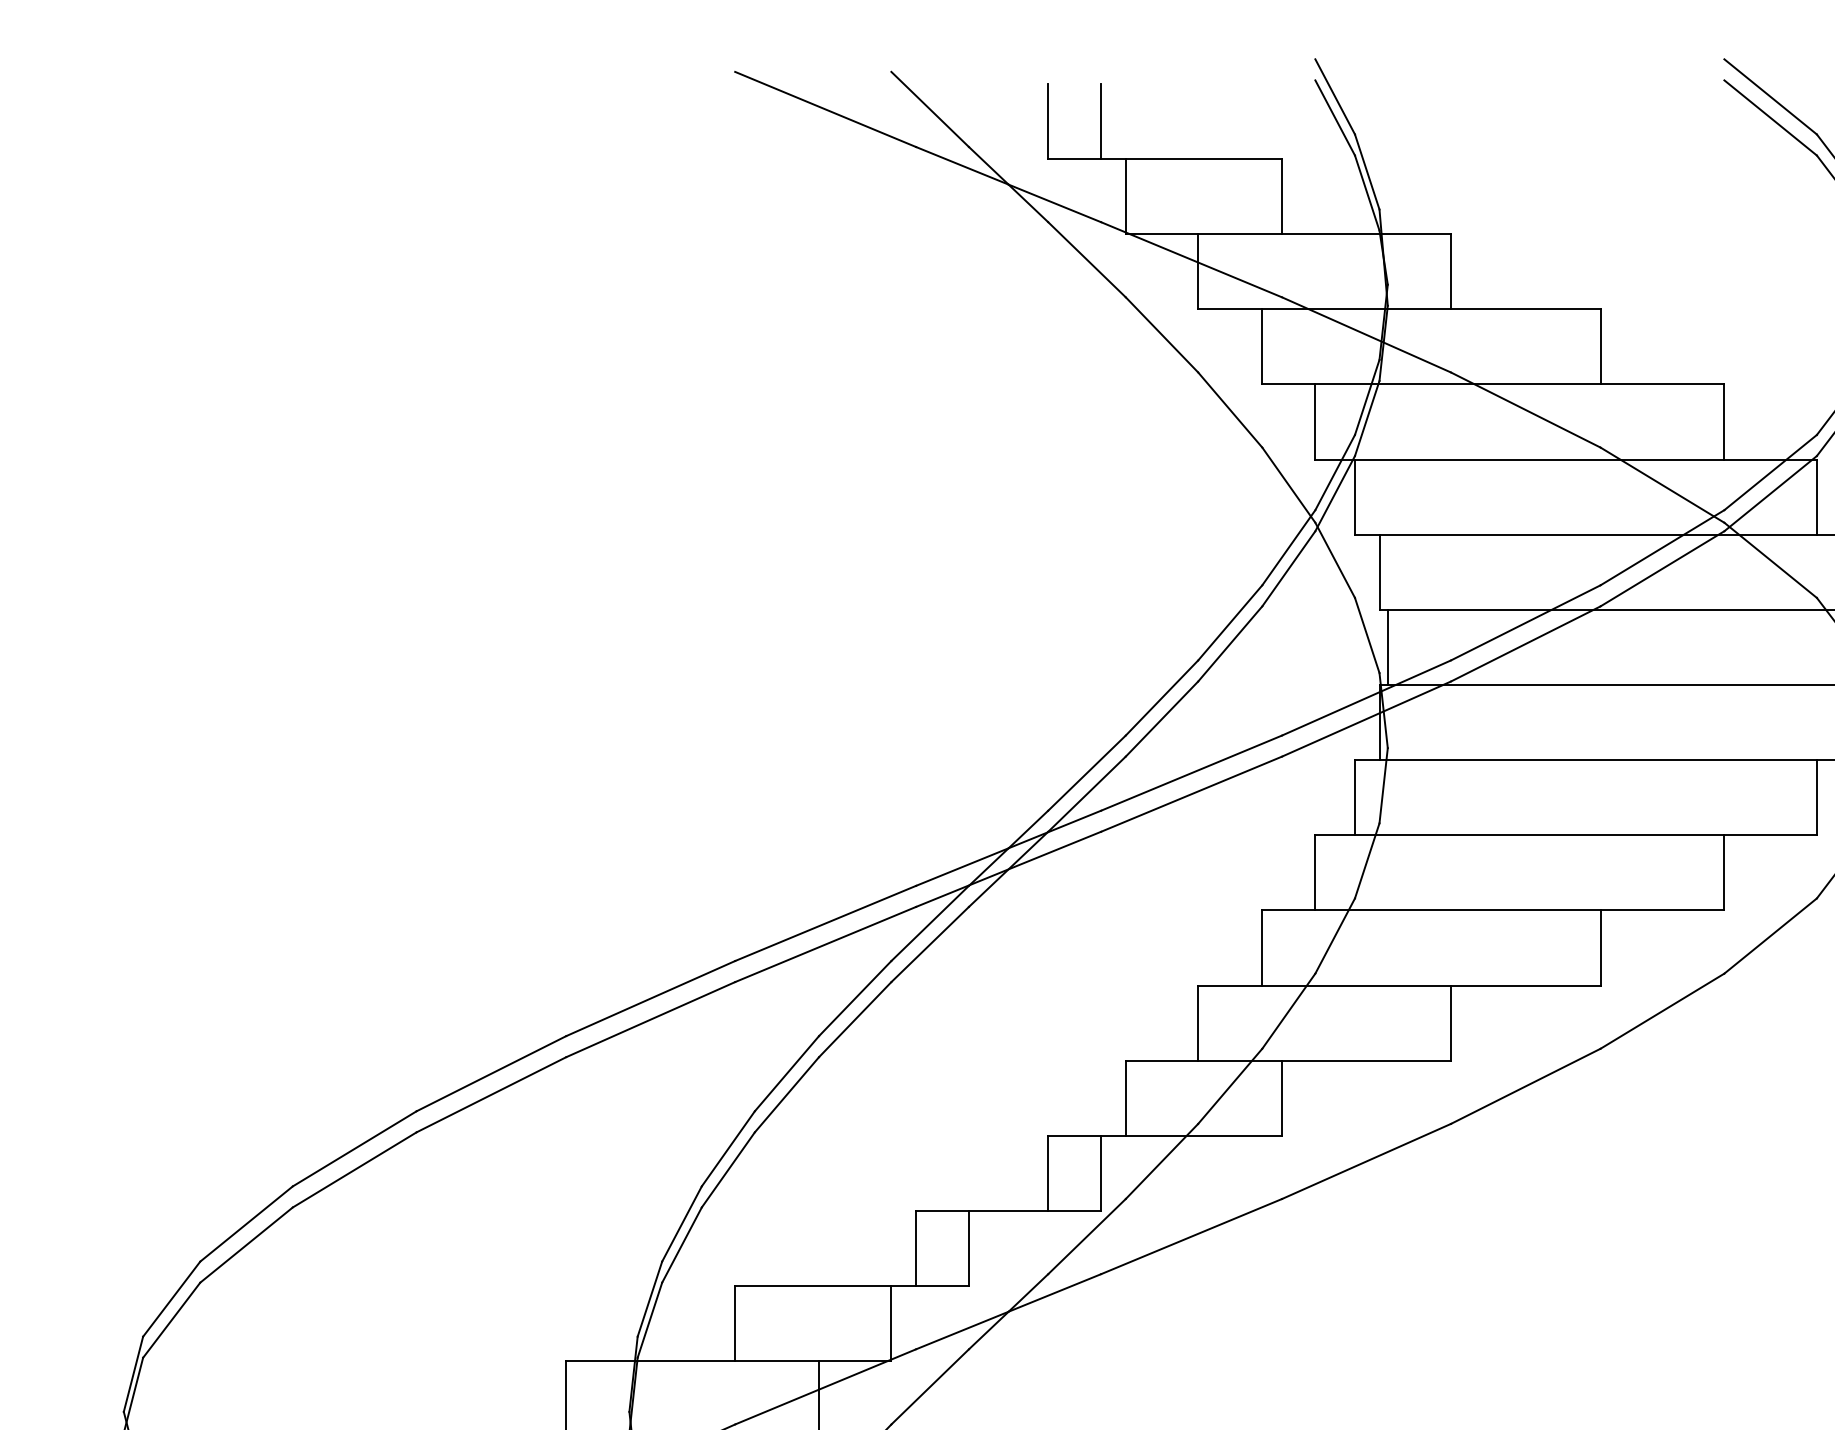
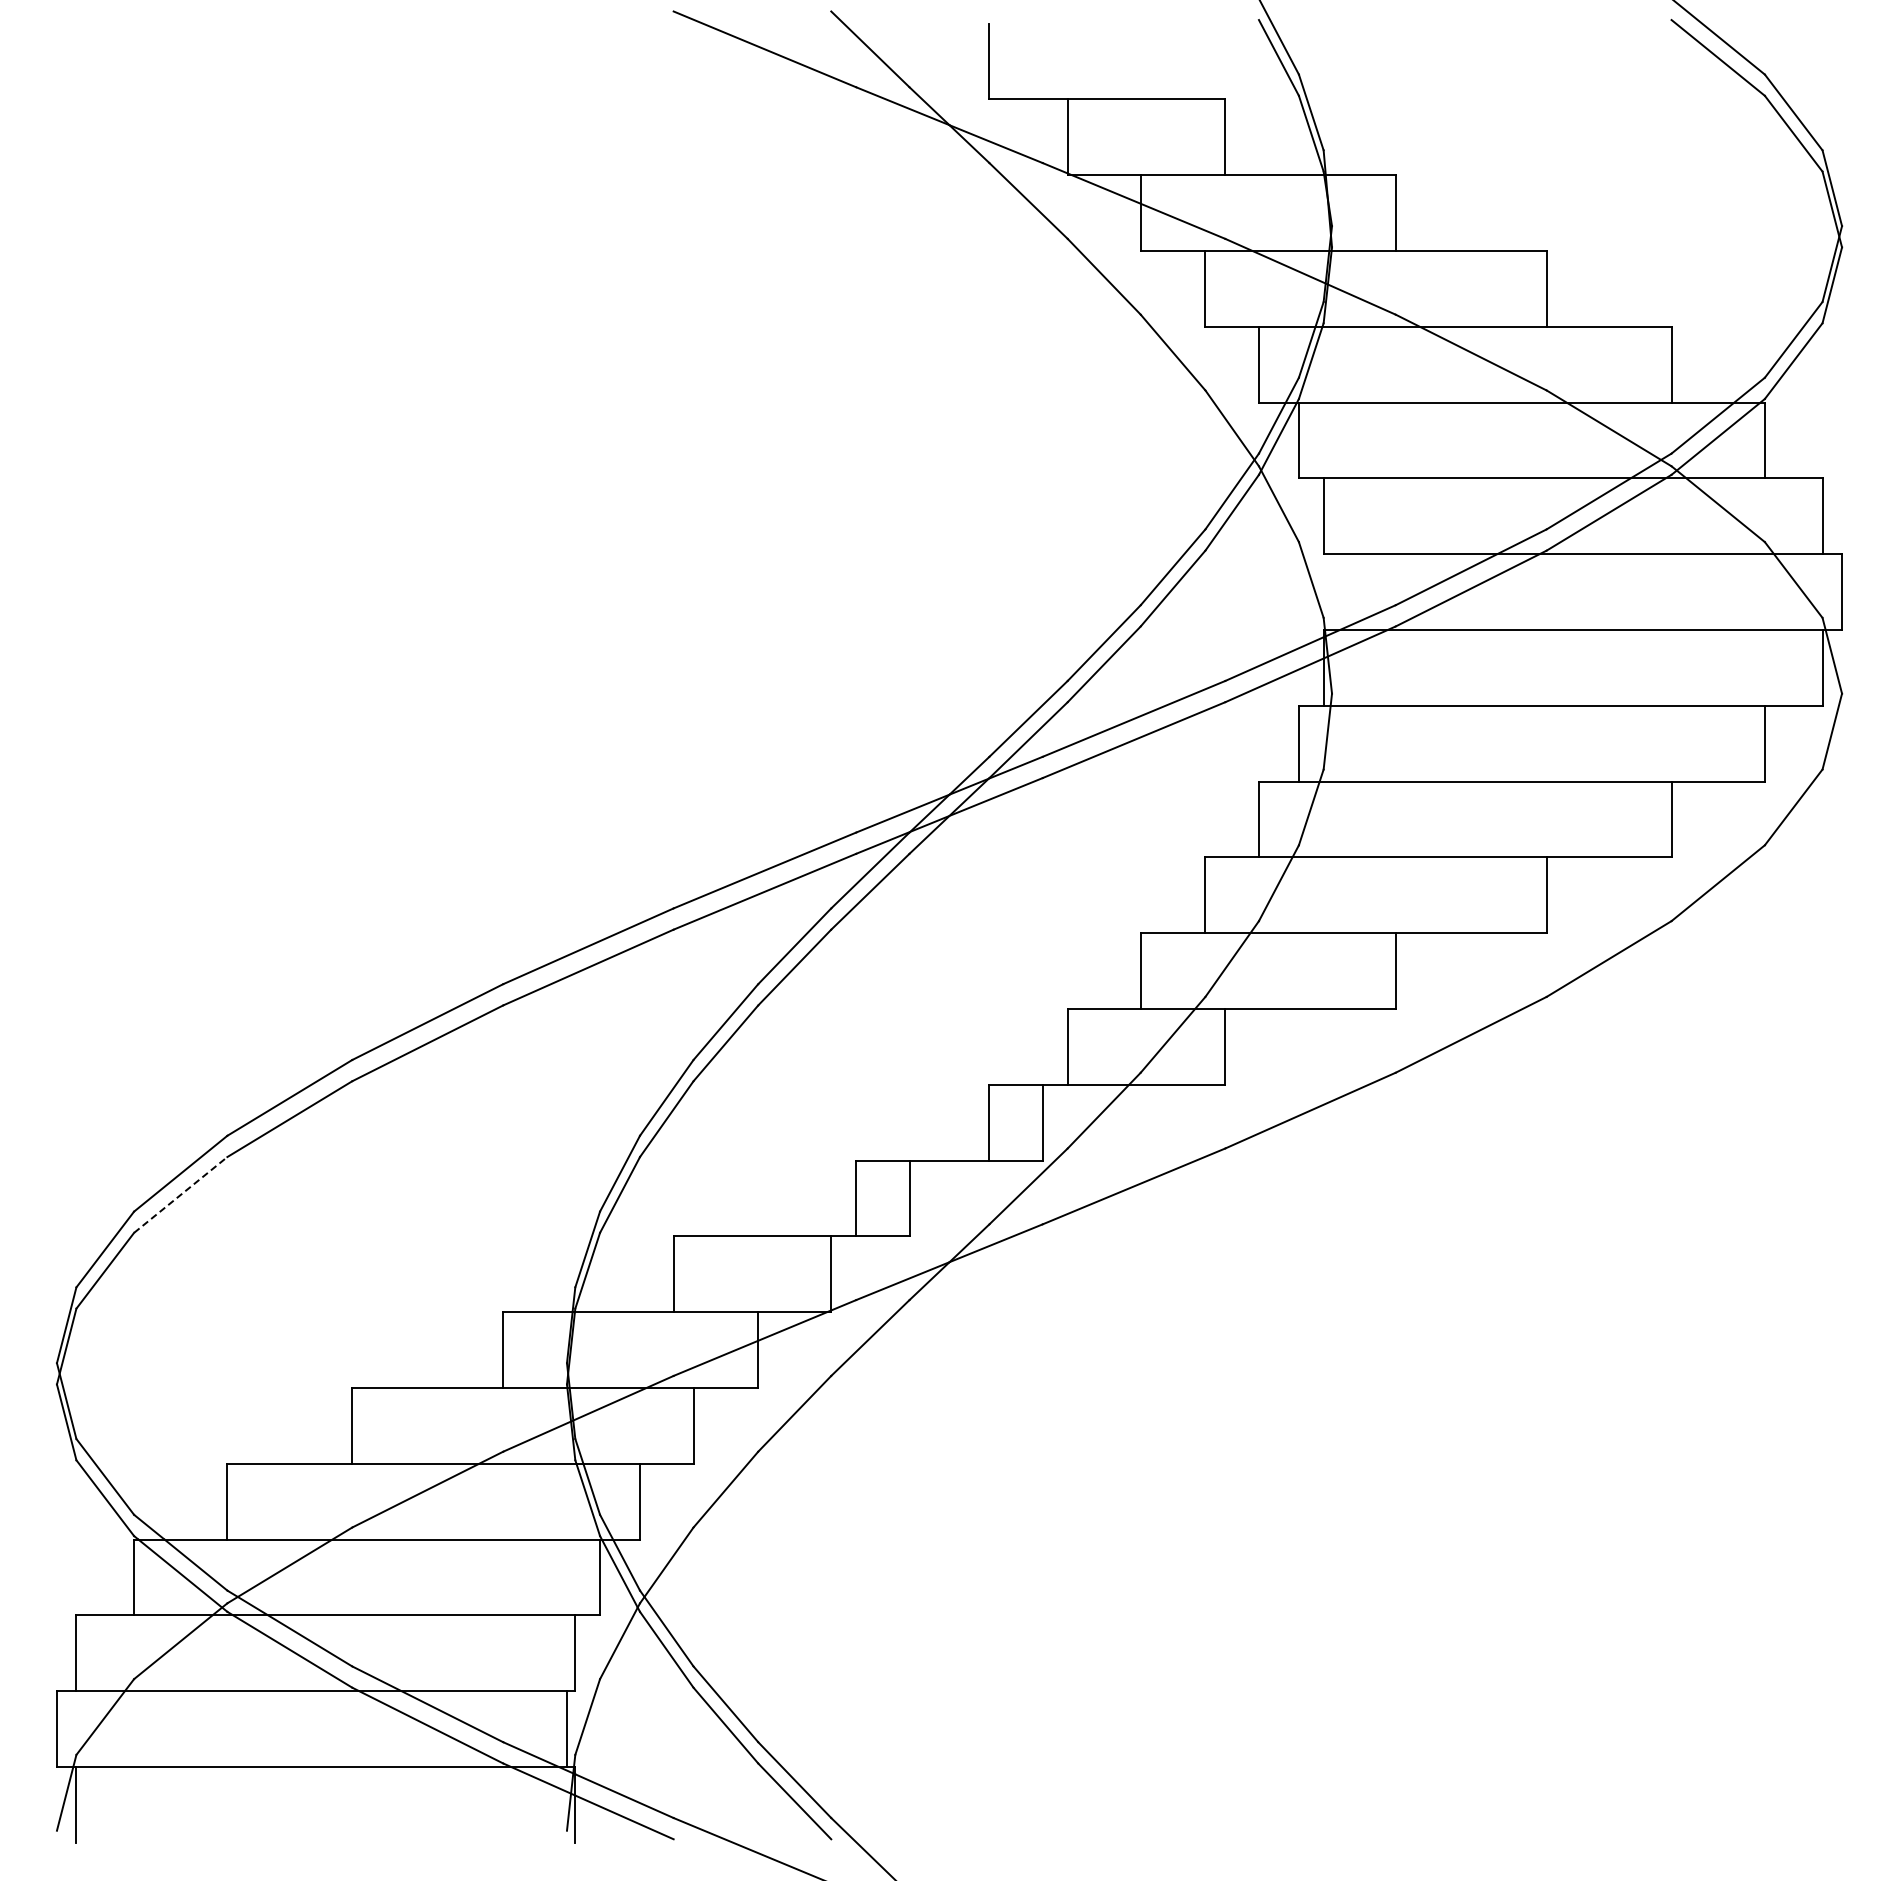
line: (1100, 121) -> (1042, 61), removed
line: (1388, 646) -> (1332, 591), removed
line: (247, 1244) -> (181, 1194), solid -> dashed

